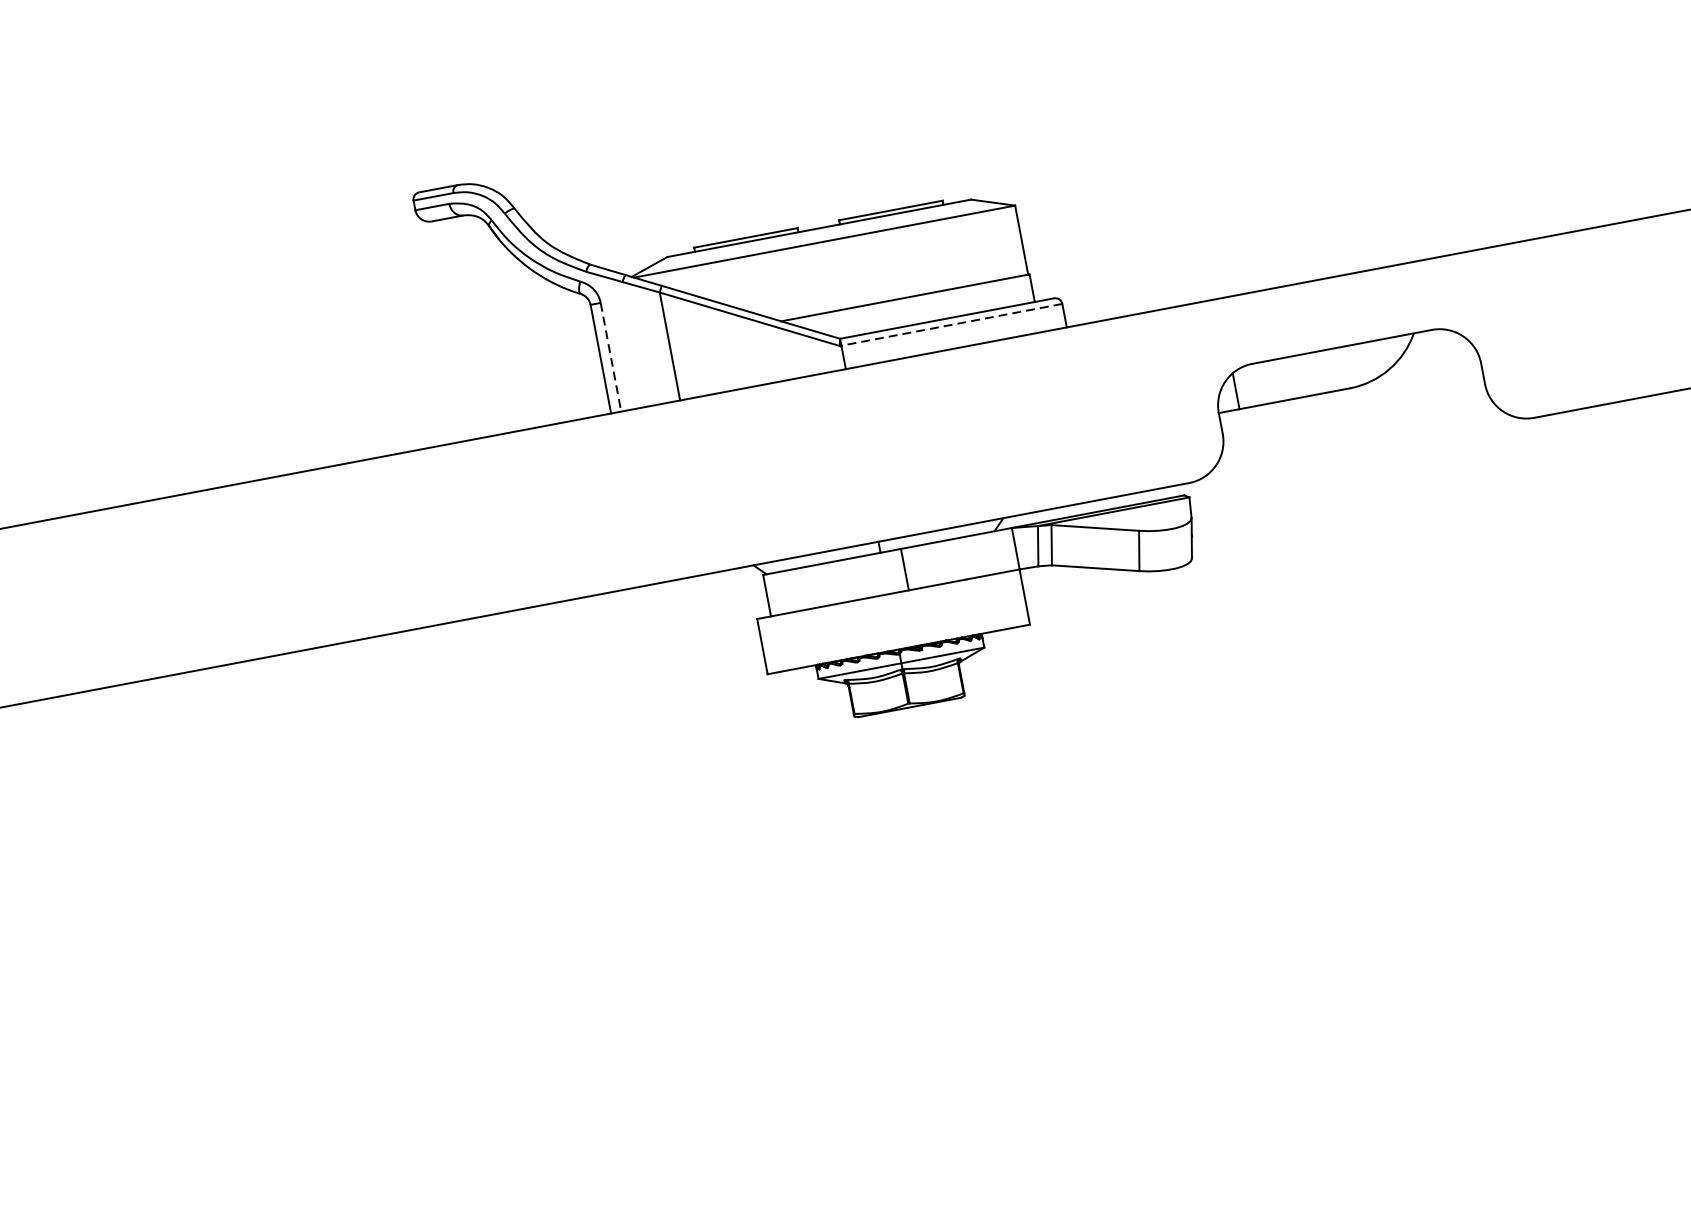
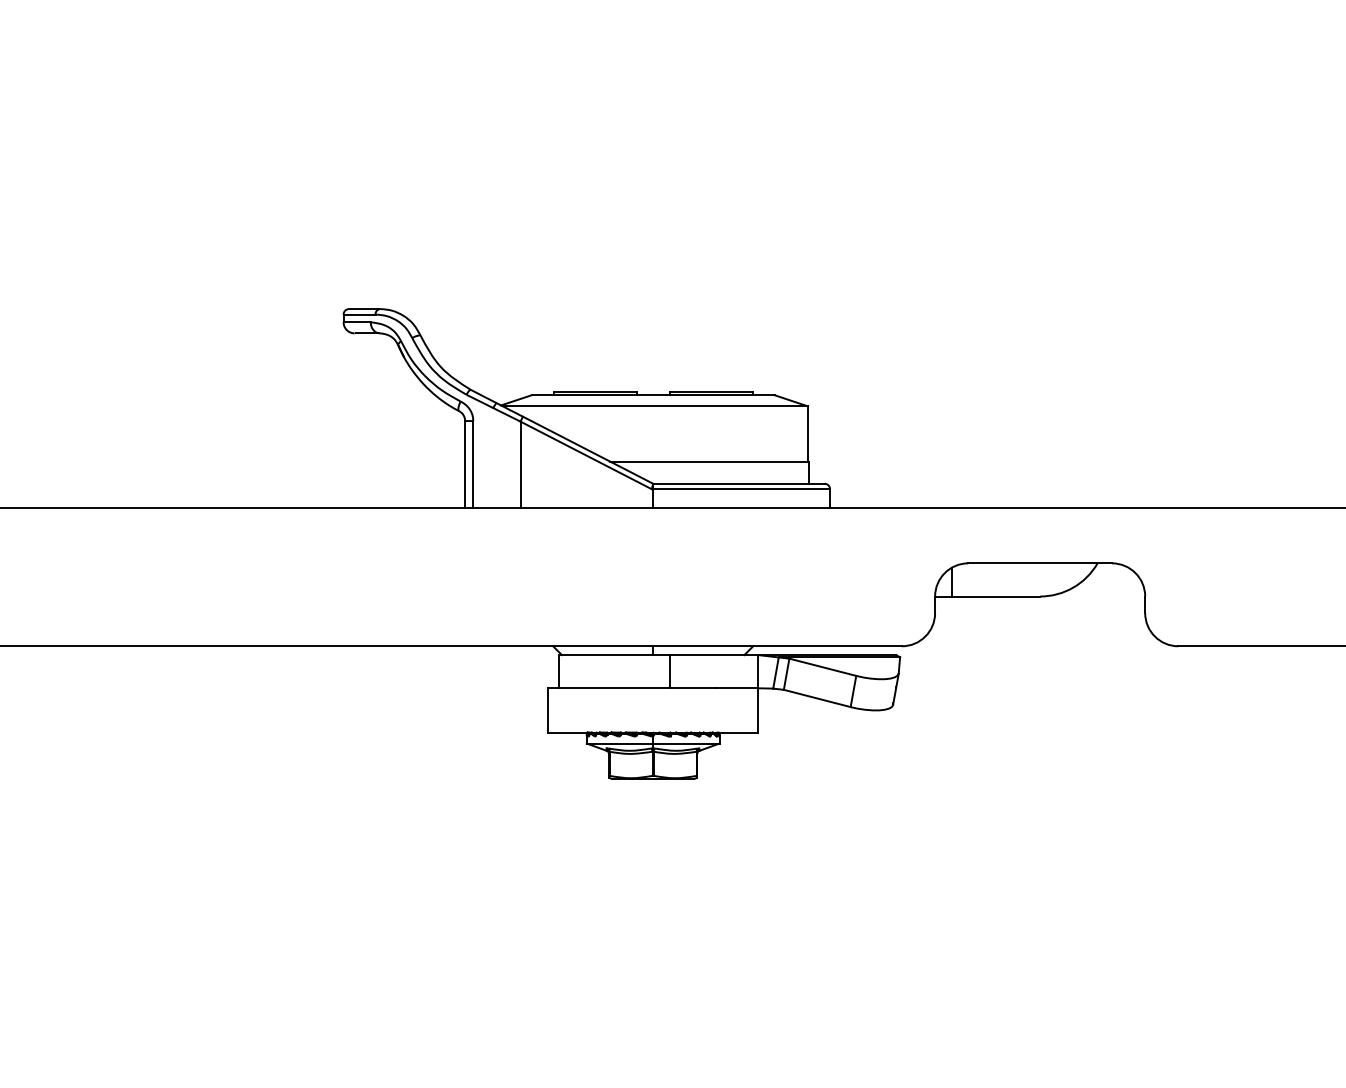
line: (951, 325) -> (741, 489), dashed -> solid
line: (611, 357) -> (473, 464), dashed -> solid

